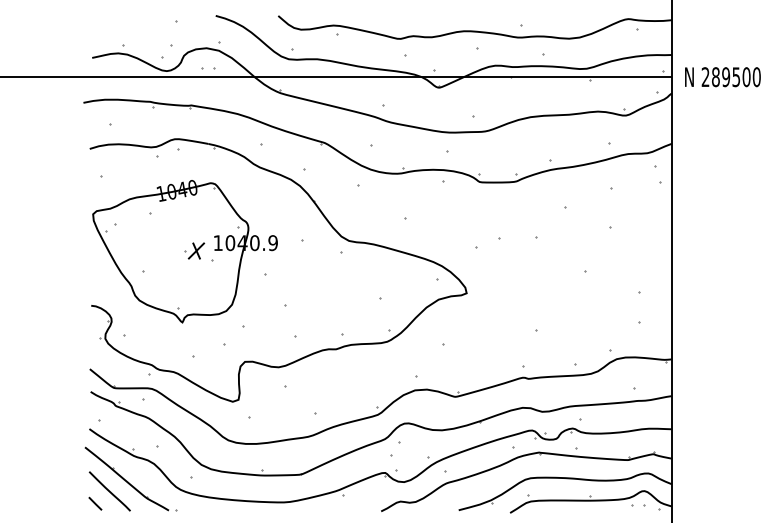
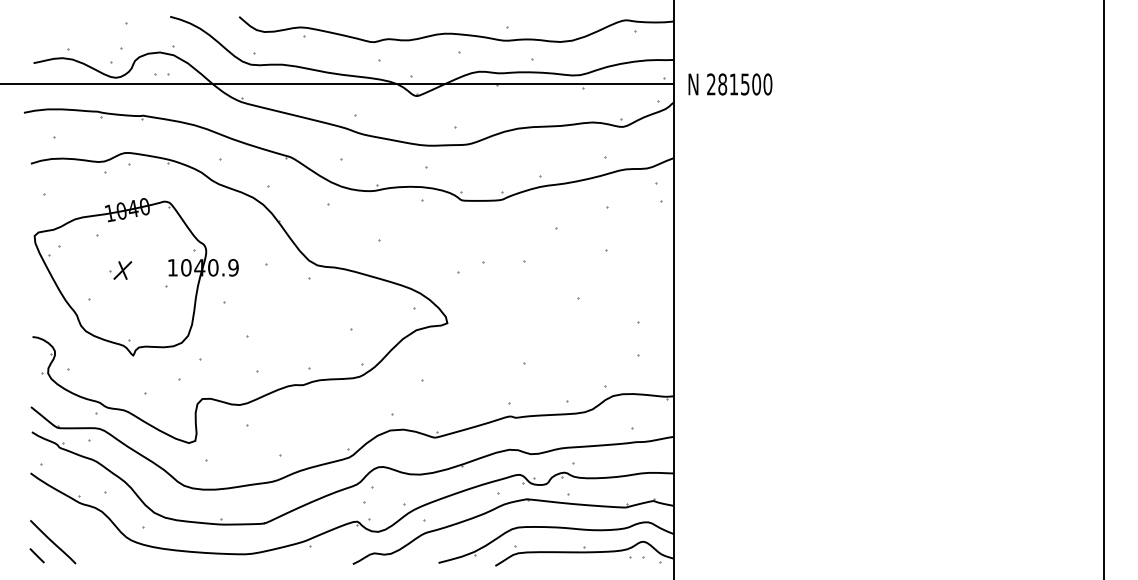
text: (725, 77) -> (733, 84), 289500 -> 281500
part: (194, 250) -> (120, 270), moved
part: (131, 479) -> (76, 528), removed

